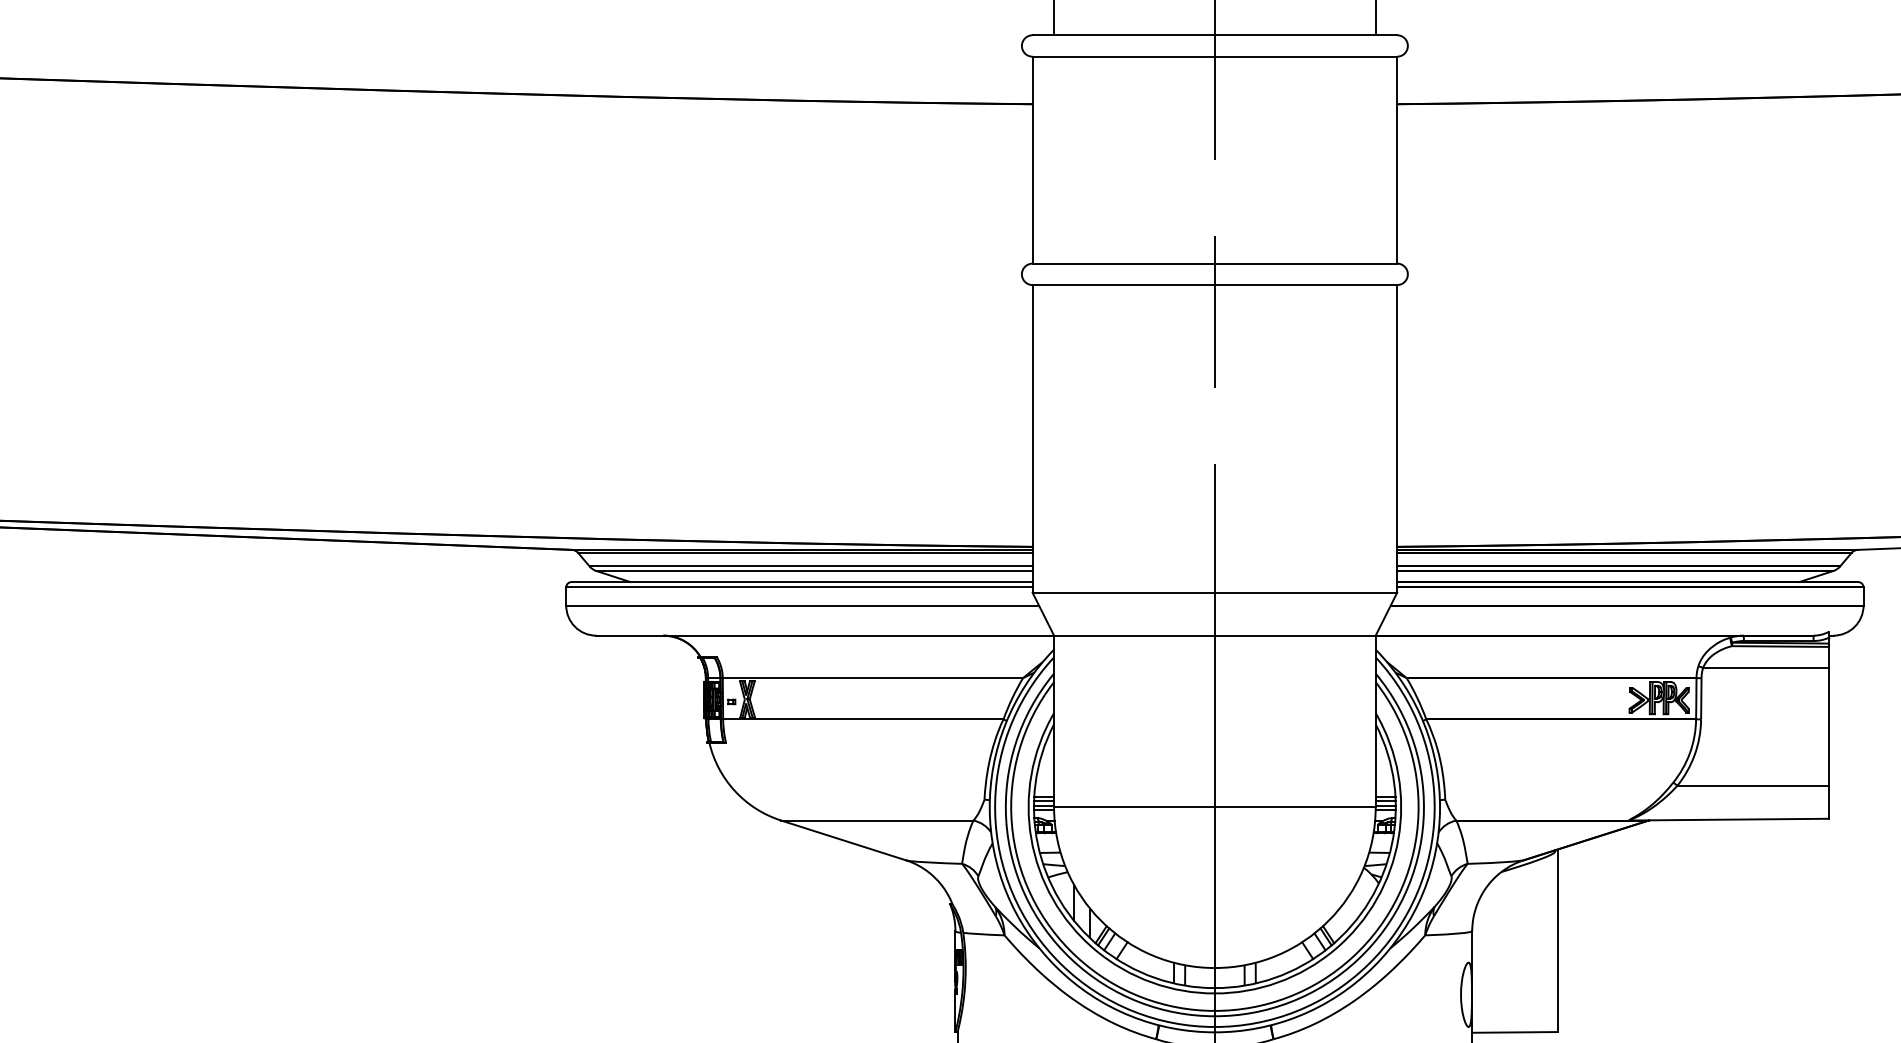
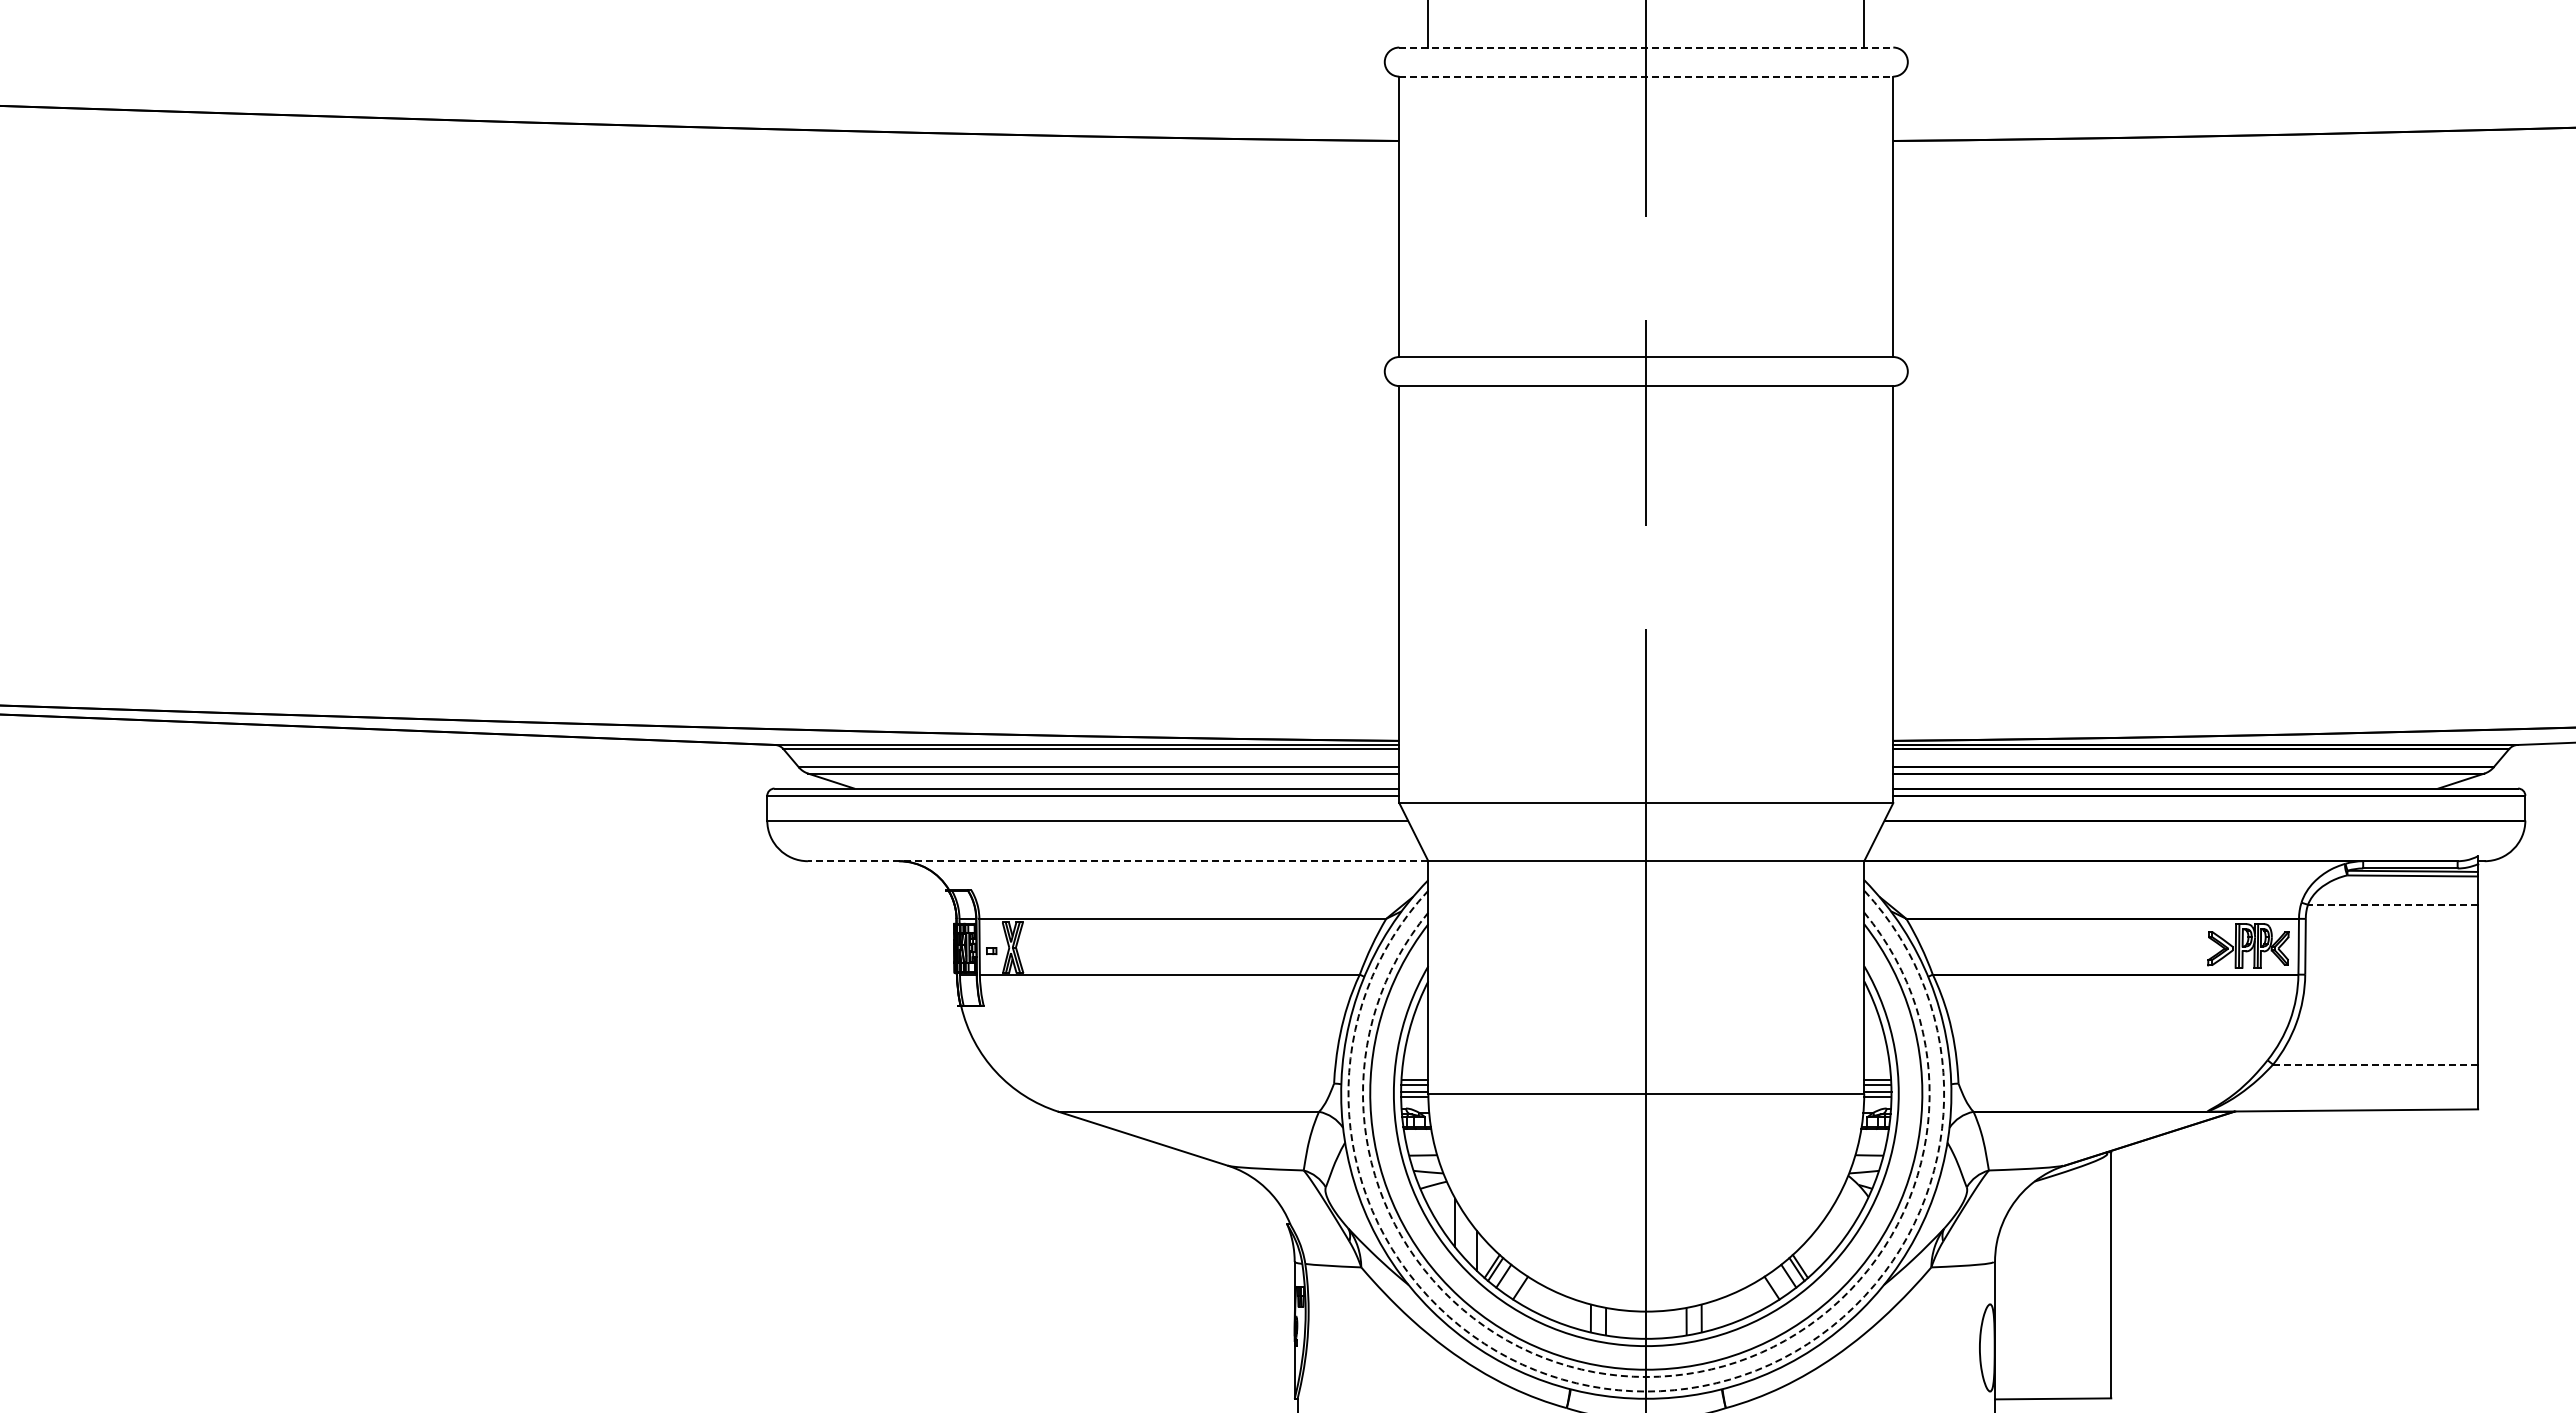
line: (1215, 35) -> (1646, 47), solid -> dashed
line: (1215, 56) -> (1646, 76), solid -> dashed
line: (824, 635) -> (1117, 861), solid -> dashed
line: (1765, 667) -> (2392, 904), solid -> dashed
line: (1752, 785) -> (2375, 1064), solid -> dashed
arc: (1215, 1016) -> (1646, 1377), solid -> dashed
arc: (1215, 1026) -> (1646, 1391), solid -> dashed

